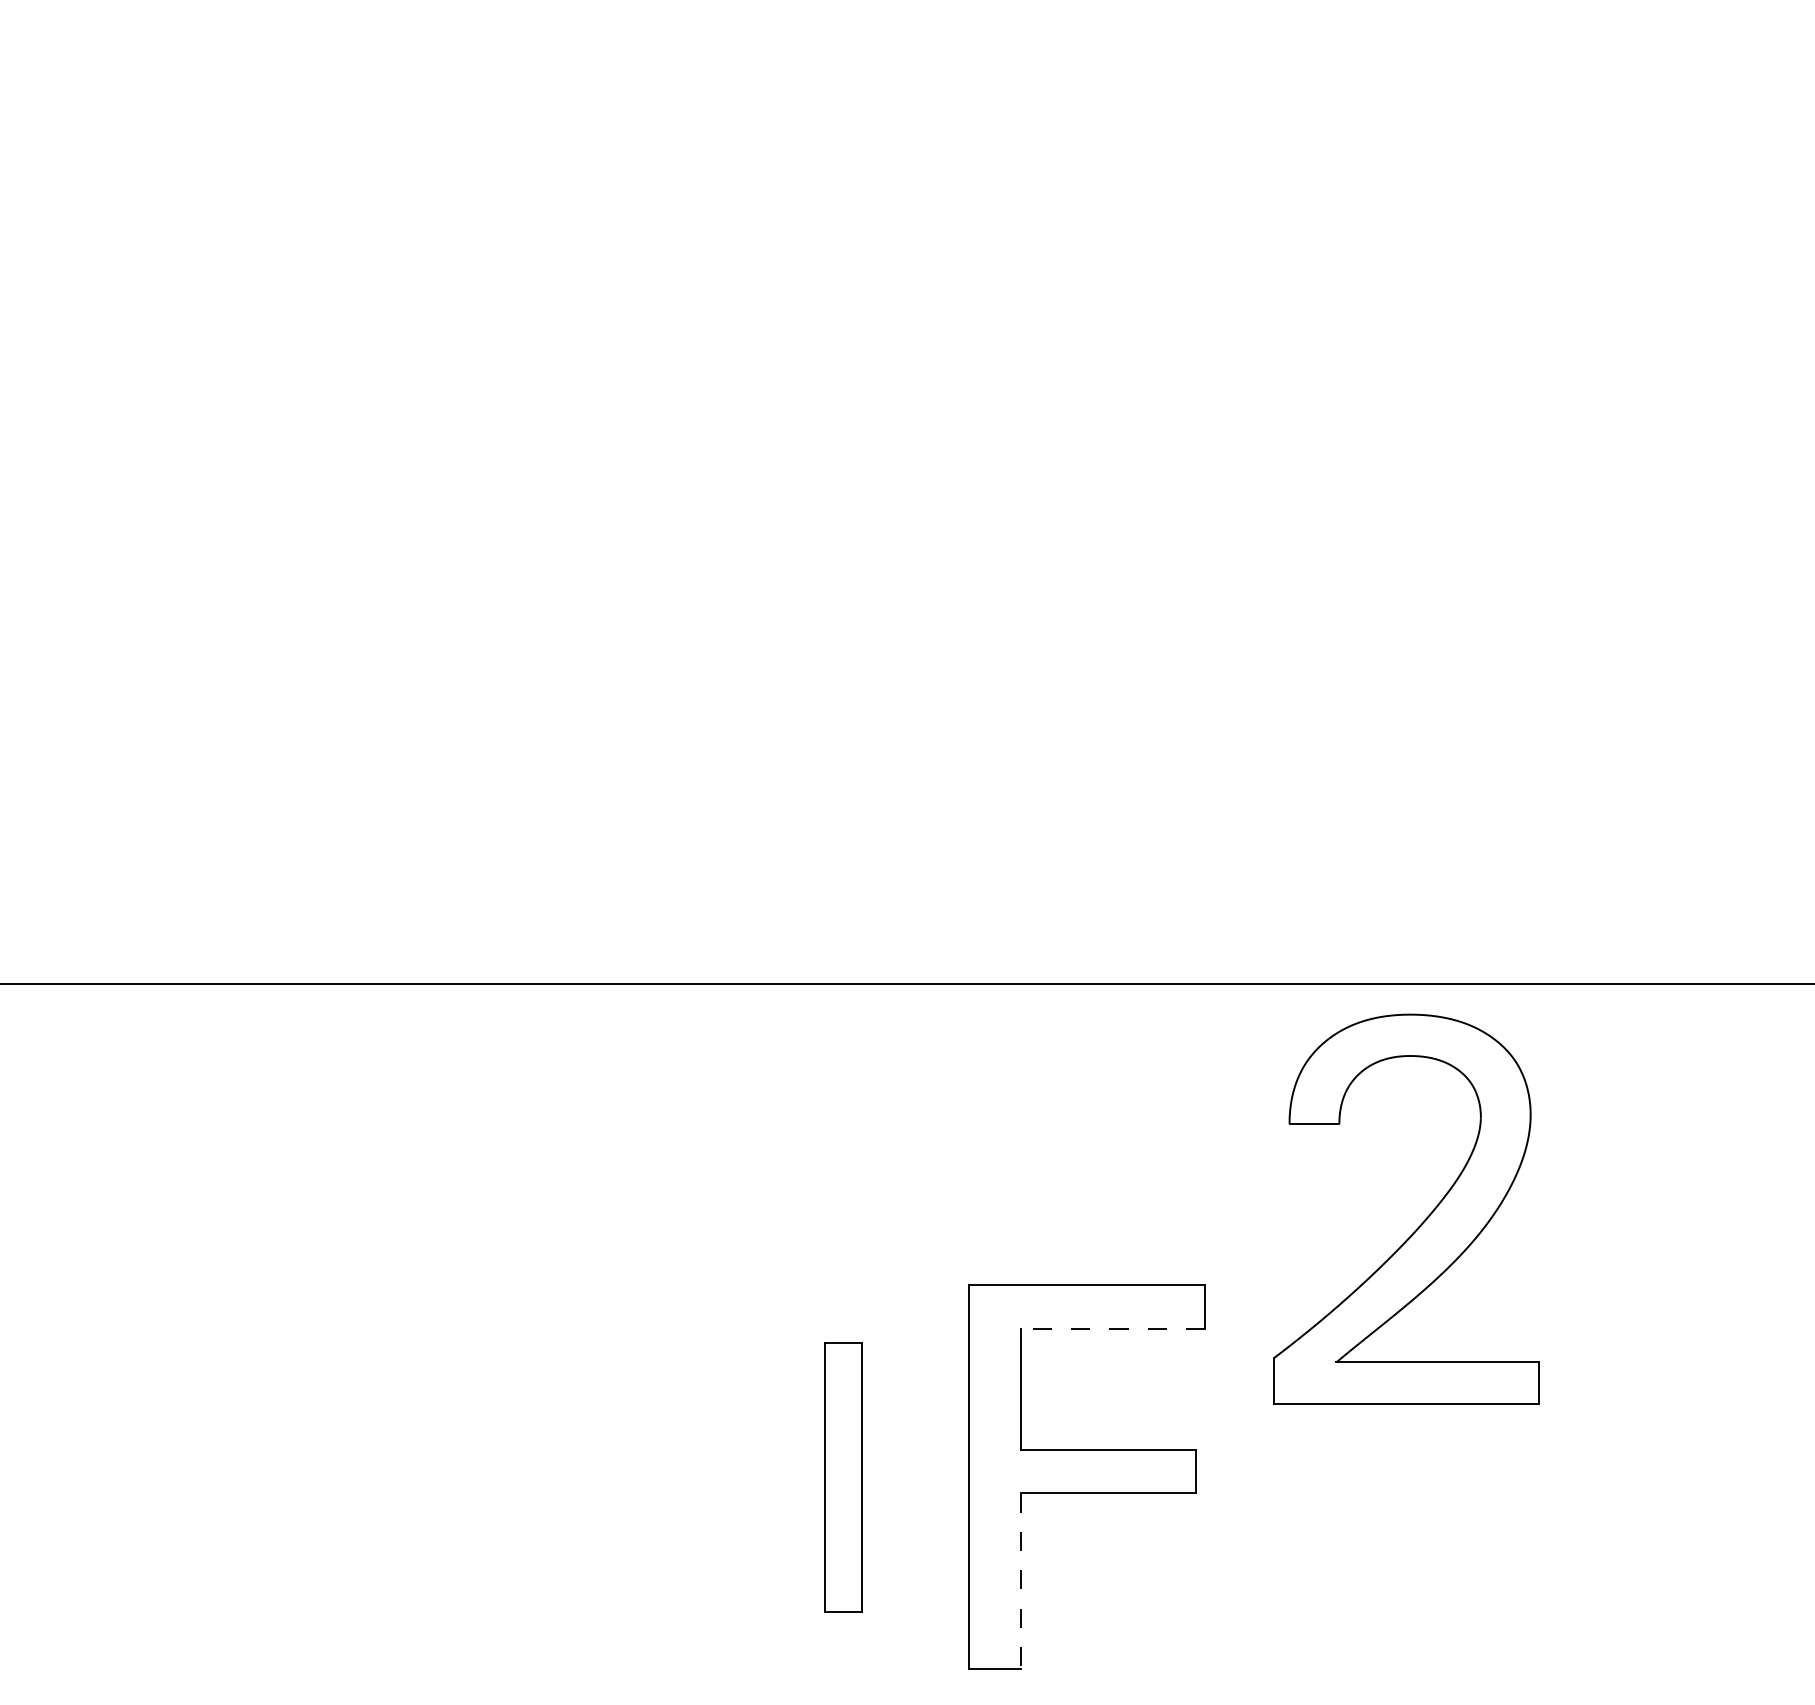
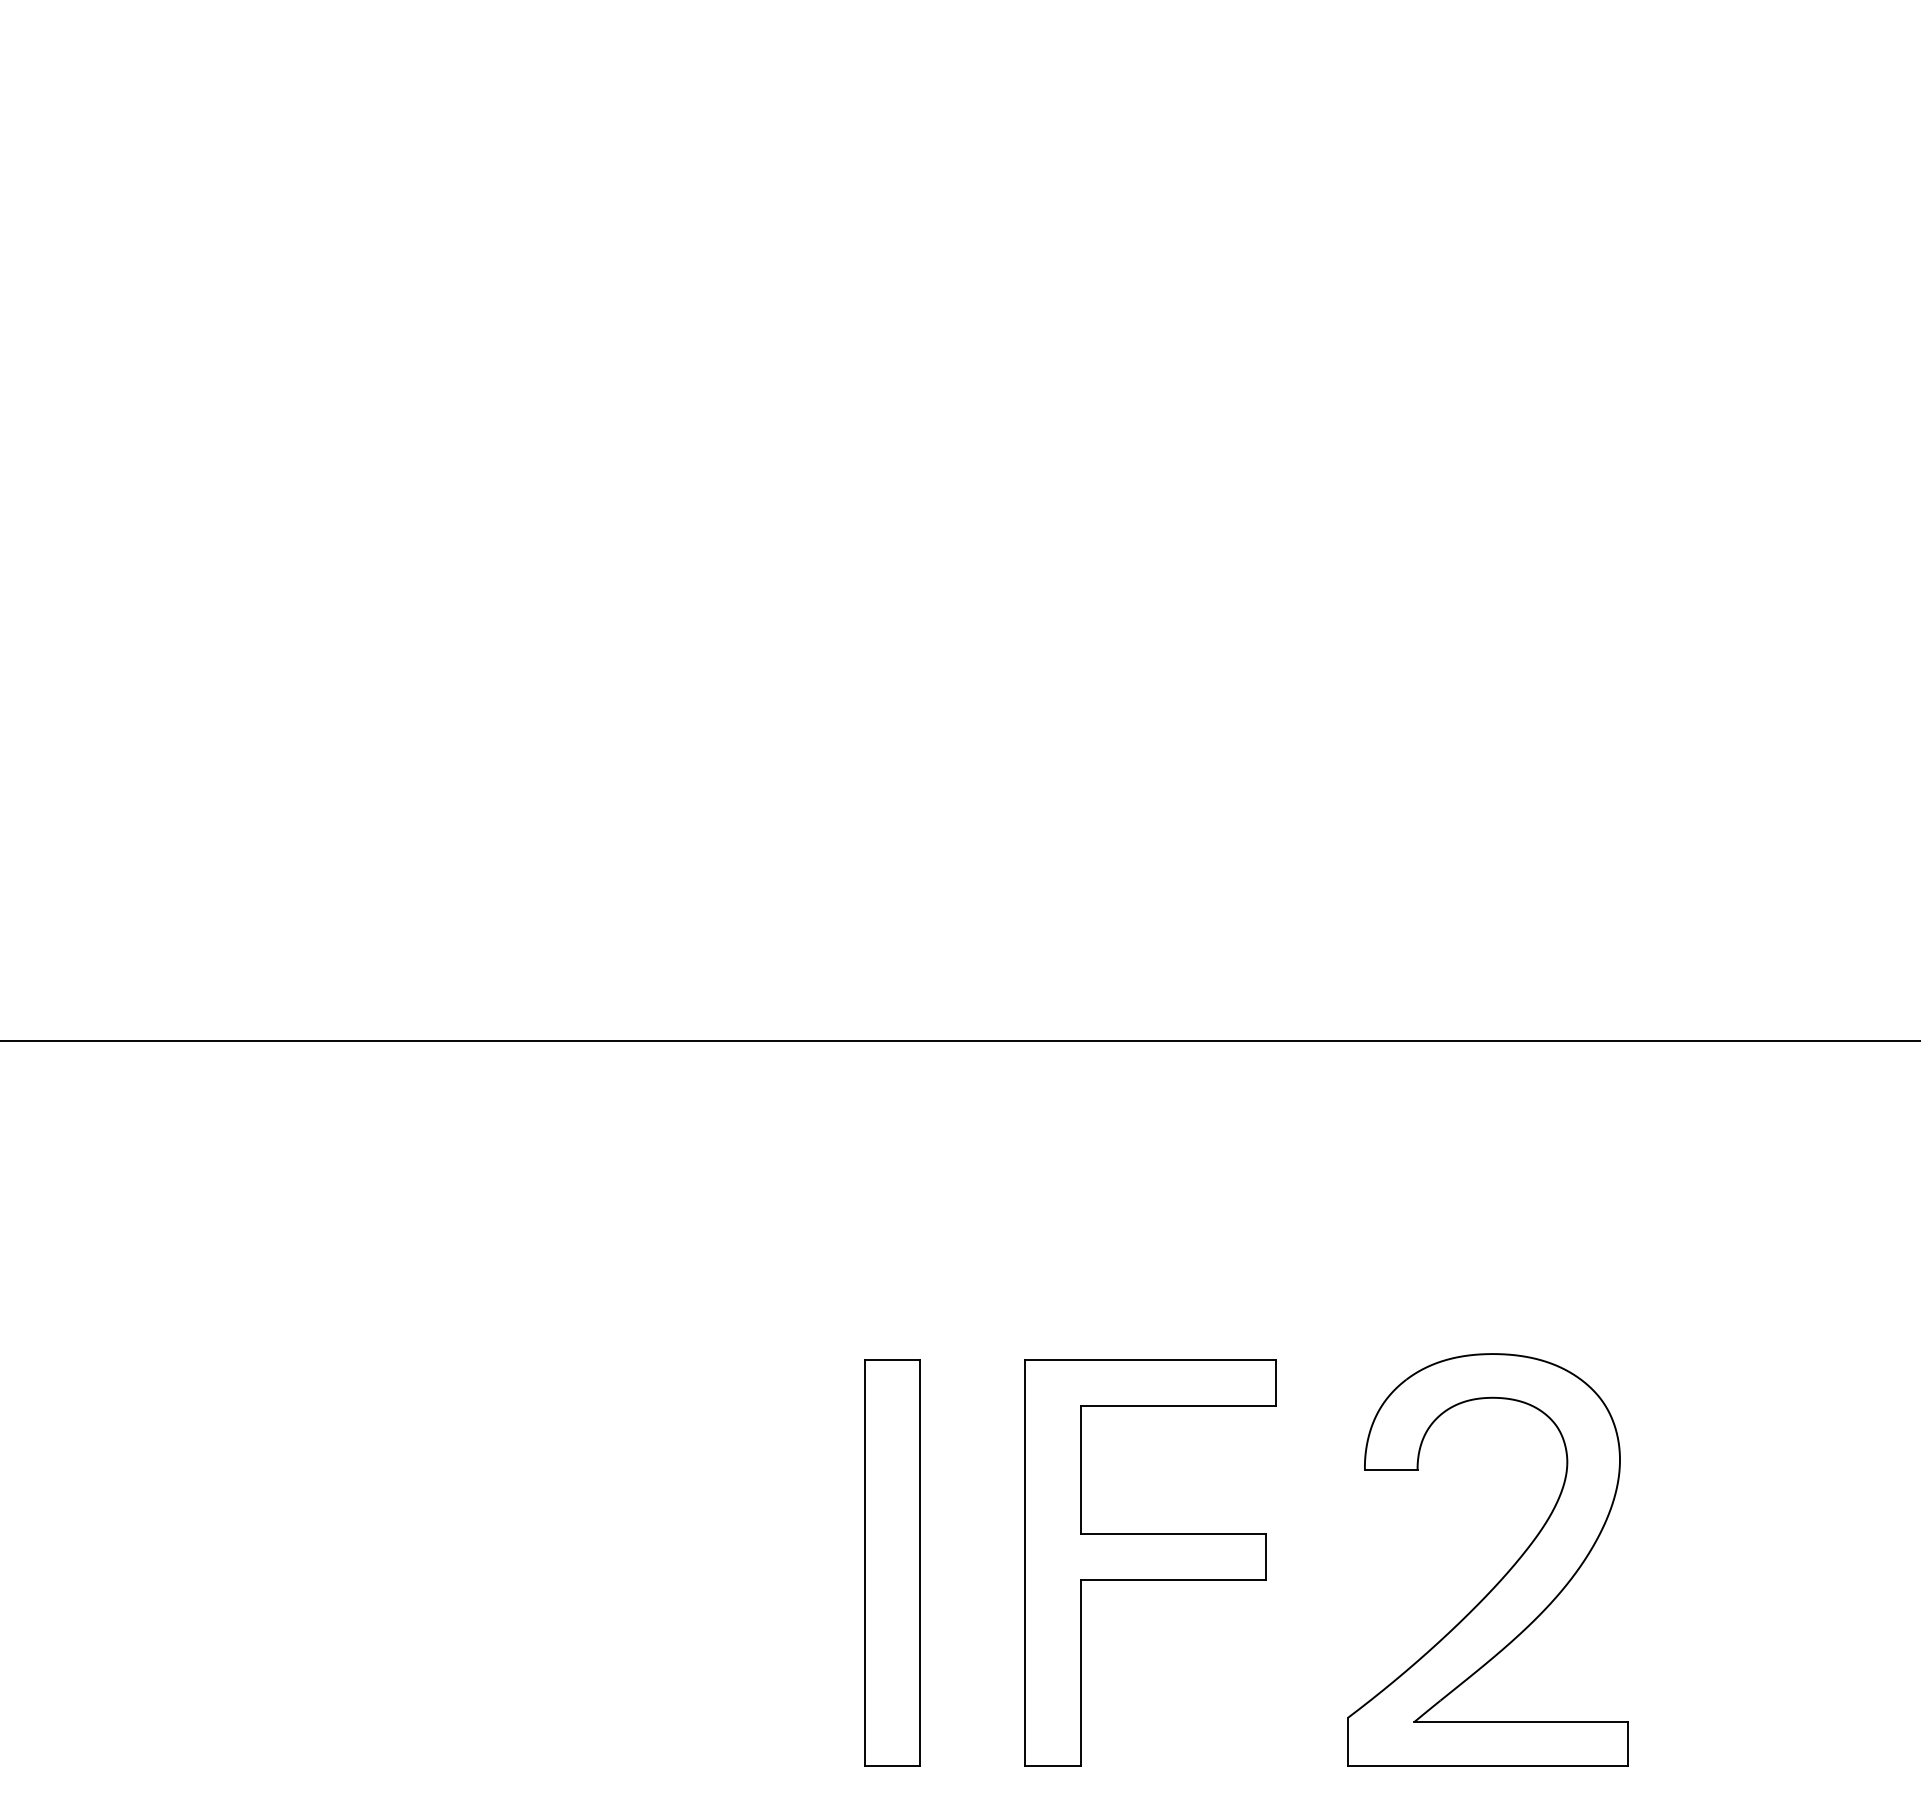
part: (1424, 1219) -> (1507, 1570), moved
line: (1113, 1328) -> (1178, 1405), dashed -> solid
part: (843, 1476) -> (892, 1562), size x1.43
line: (1021, 1581) -> (1081, 1673), dashed -> solid

